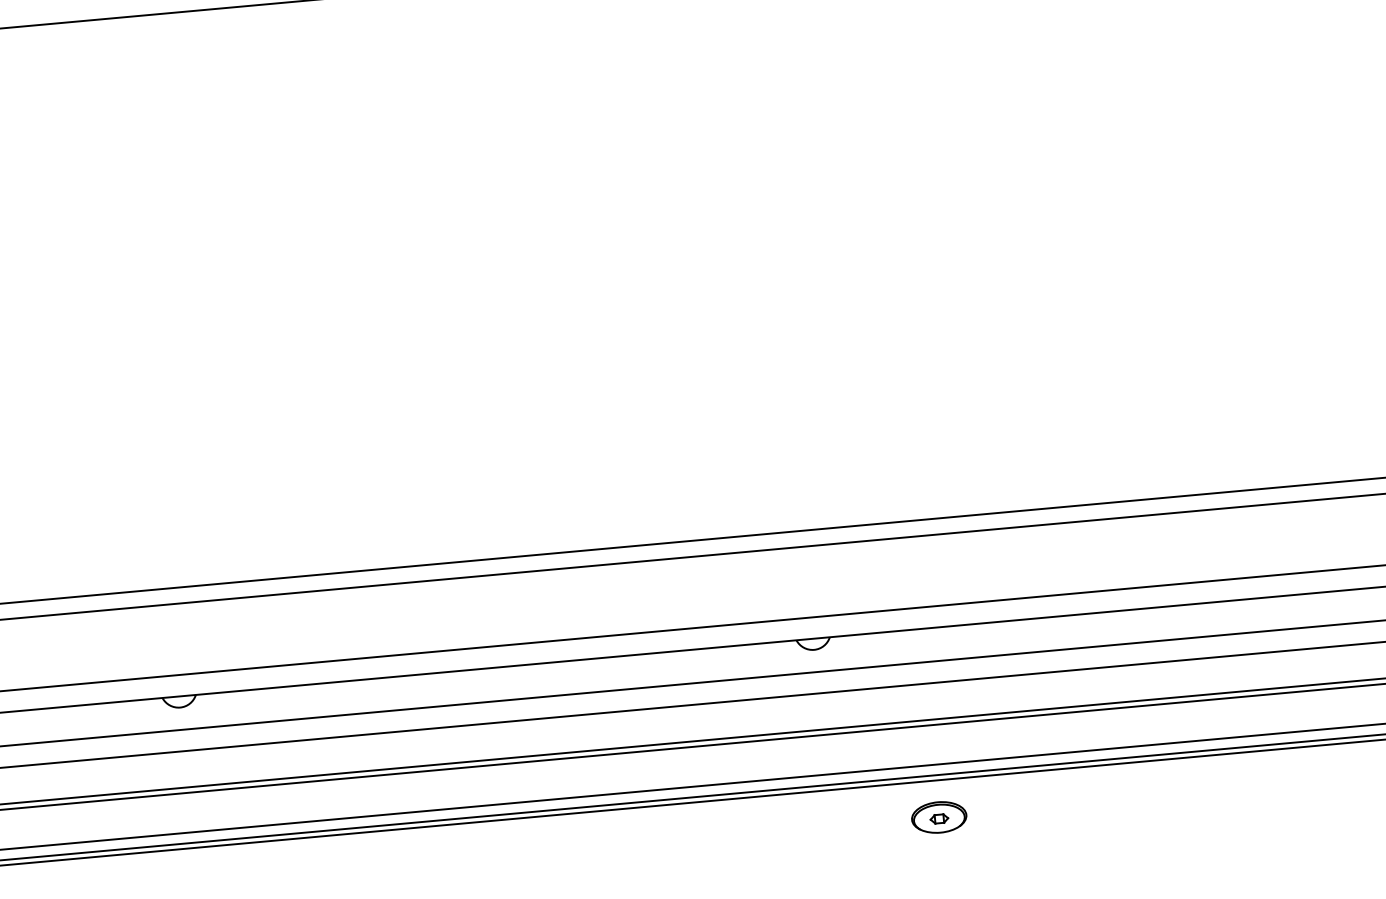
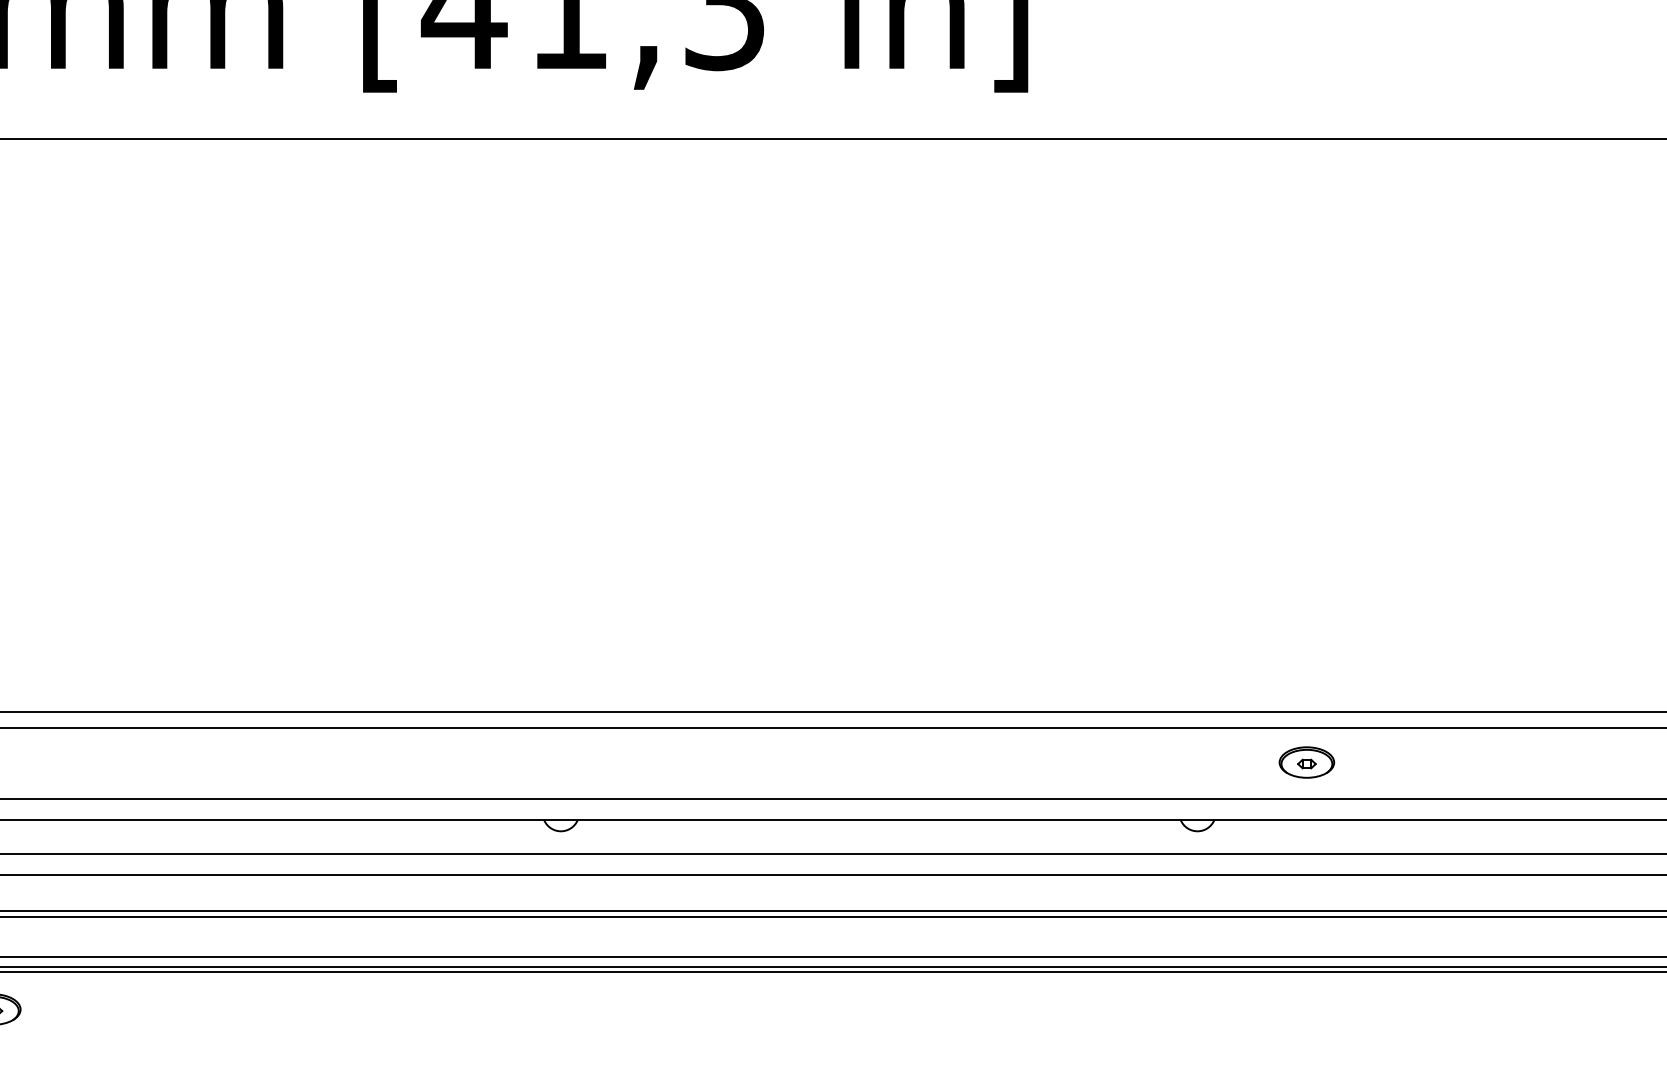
part: (938, 817) -> (1306, 762), moved

